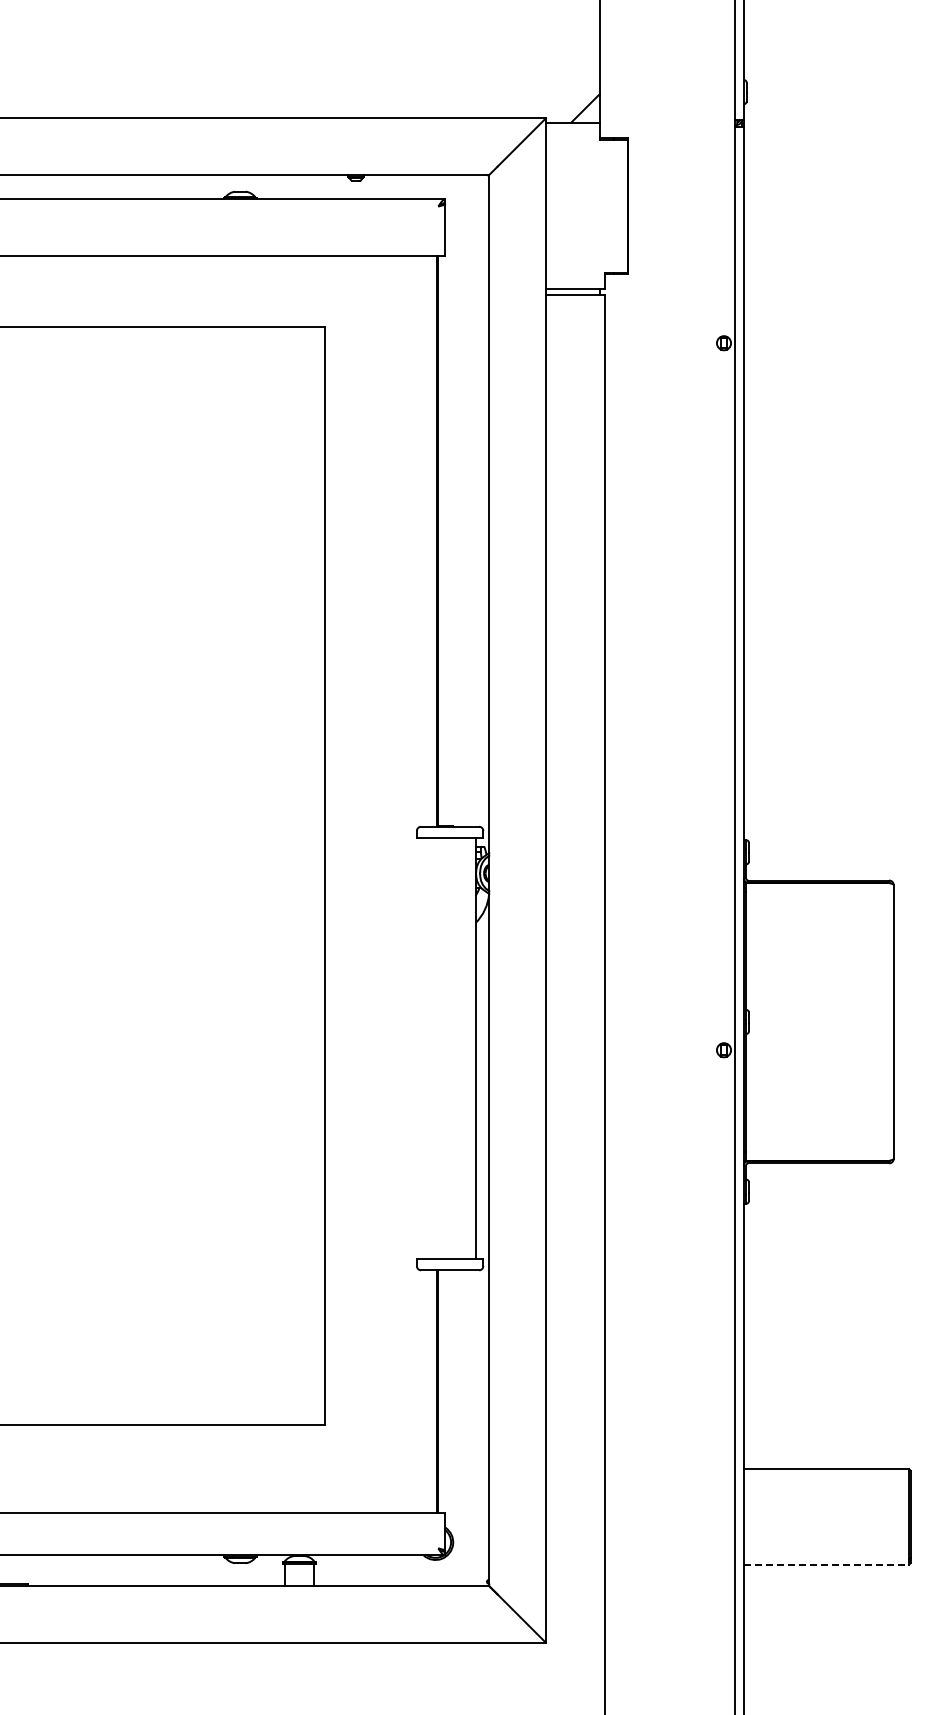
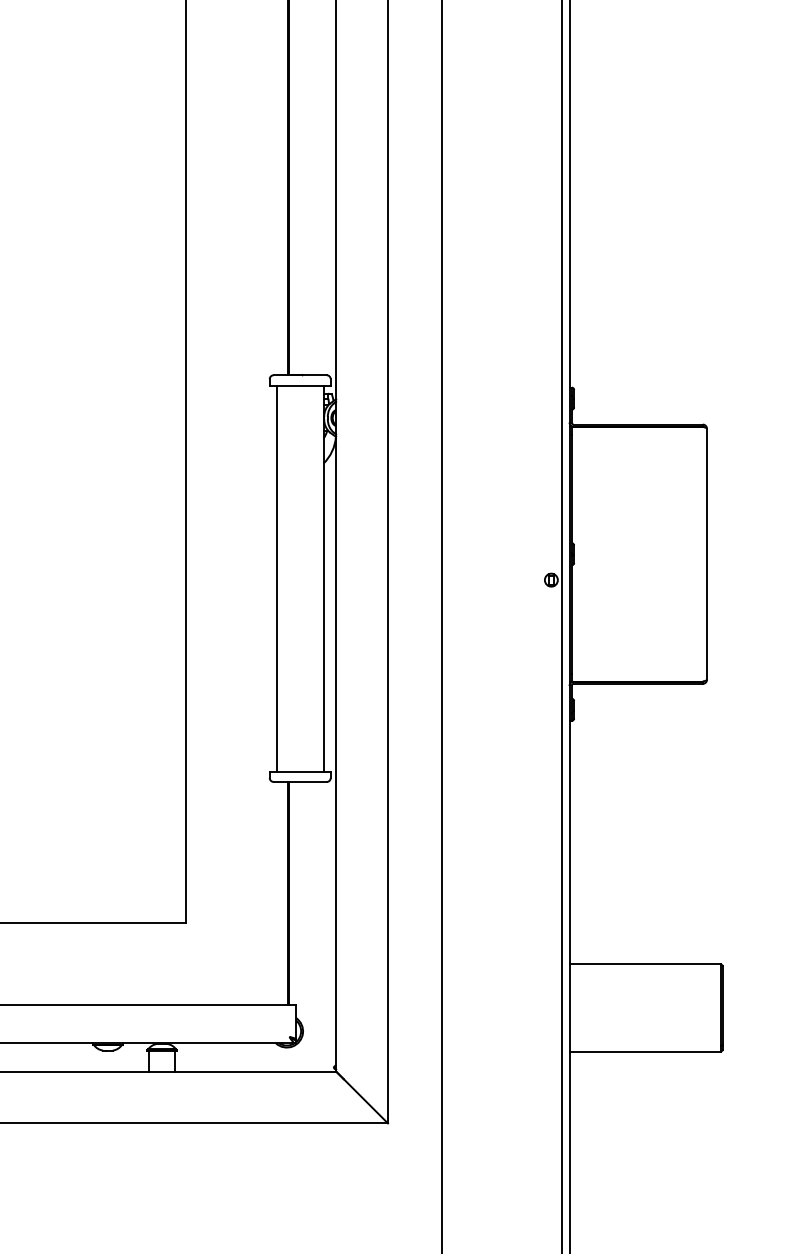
line: (424, 1048) -> (276, 578), added
line: (826, 1564) -> (645, 1051), dashed -> solid

